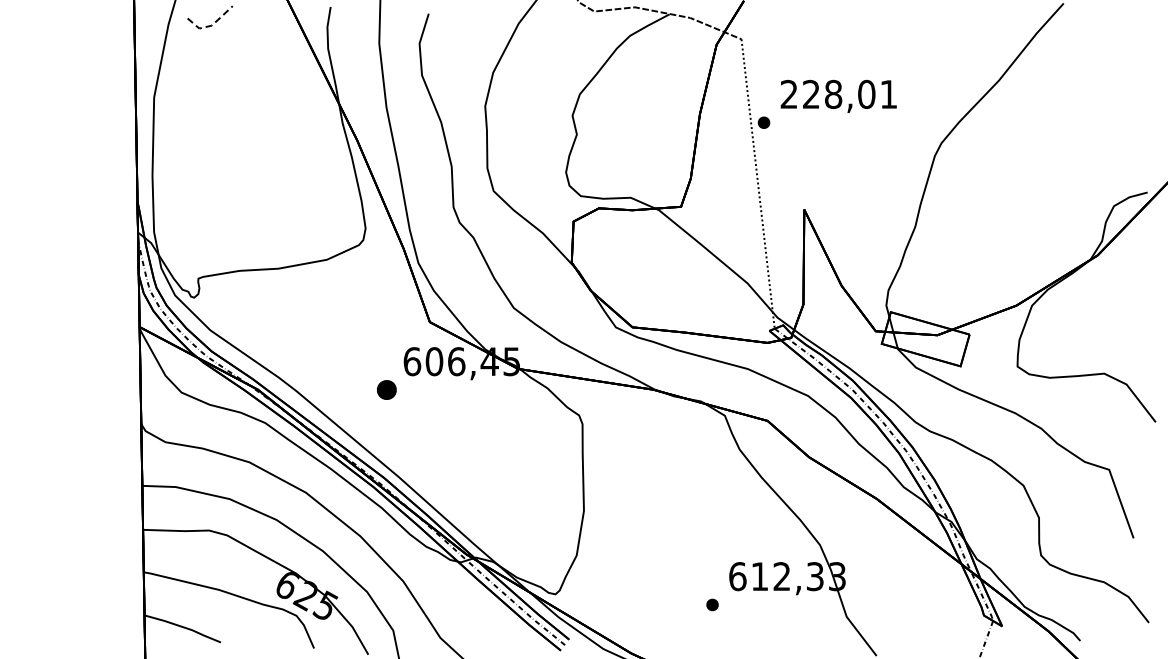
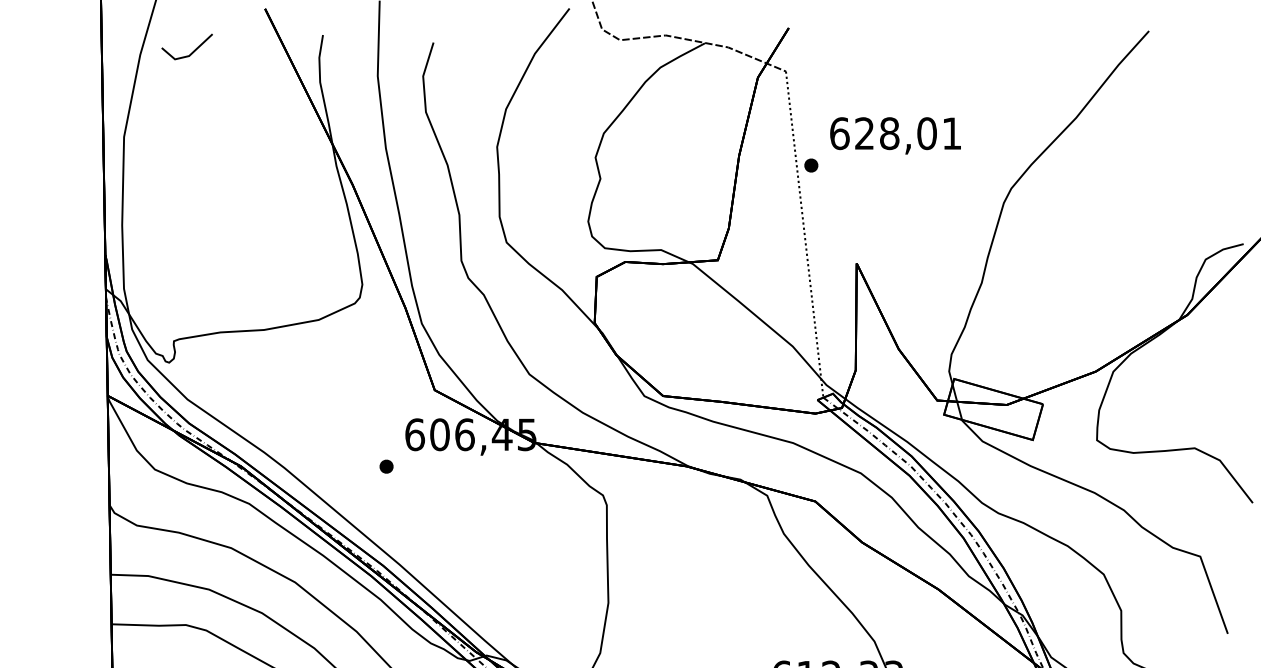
line: (211, 25) -> (188, 55), dashed -> solid
text: (789, 94) -> (840, 133), 228,01 -> 628,01
part: (387, 389) -> (387, 466), size x0.62

